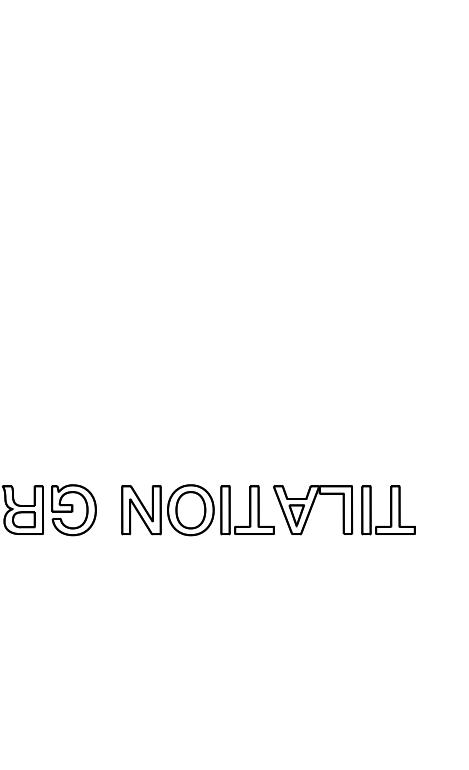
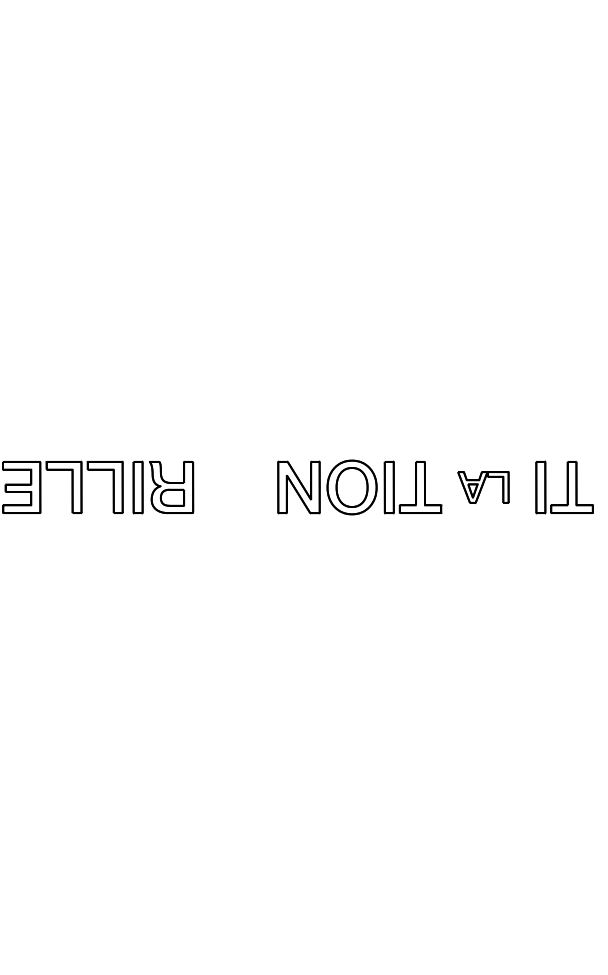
part: (74, 510) -> (226, 487), removed
part: (313, 510) -> (483, 487), size x0.6

